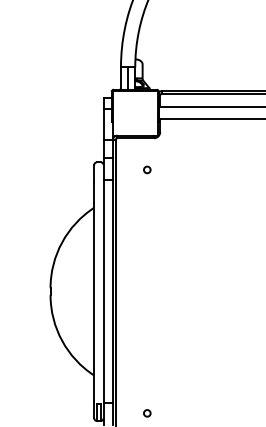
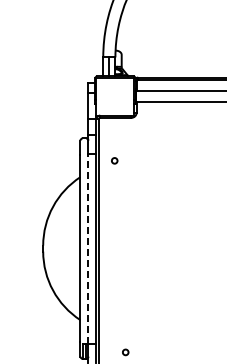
circle: (147, 169) -> (114, 160), moved
line: (103, 291) -> (88, 248), solid -> dashed

